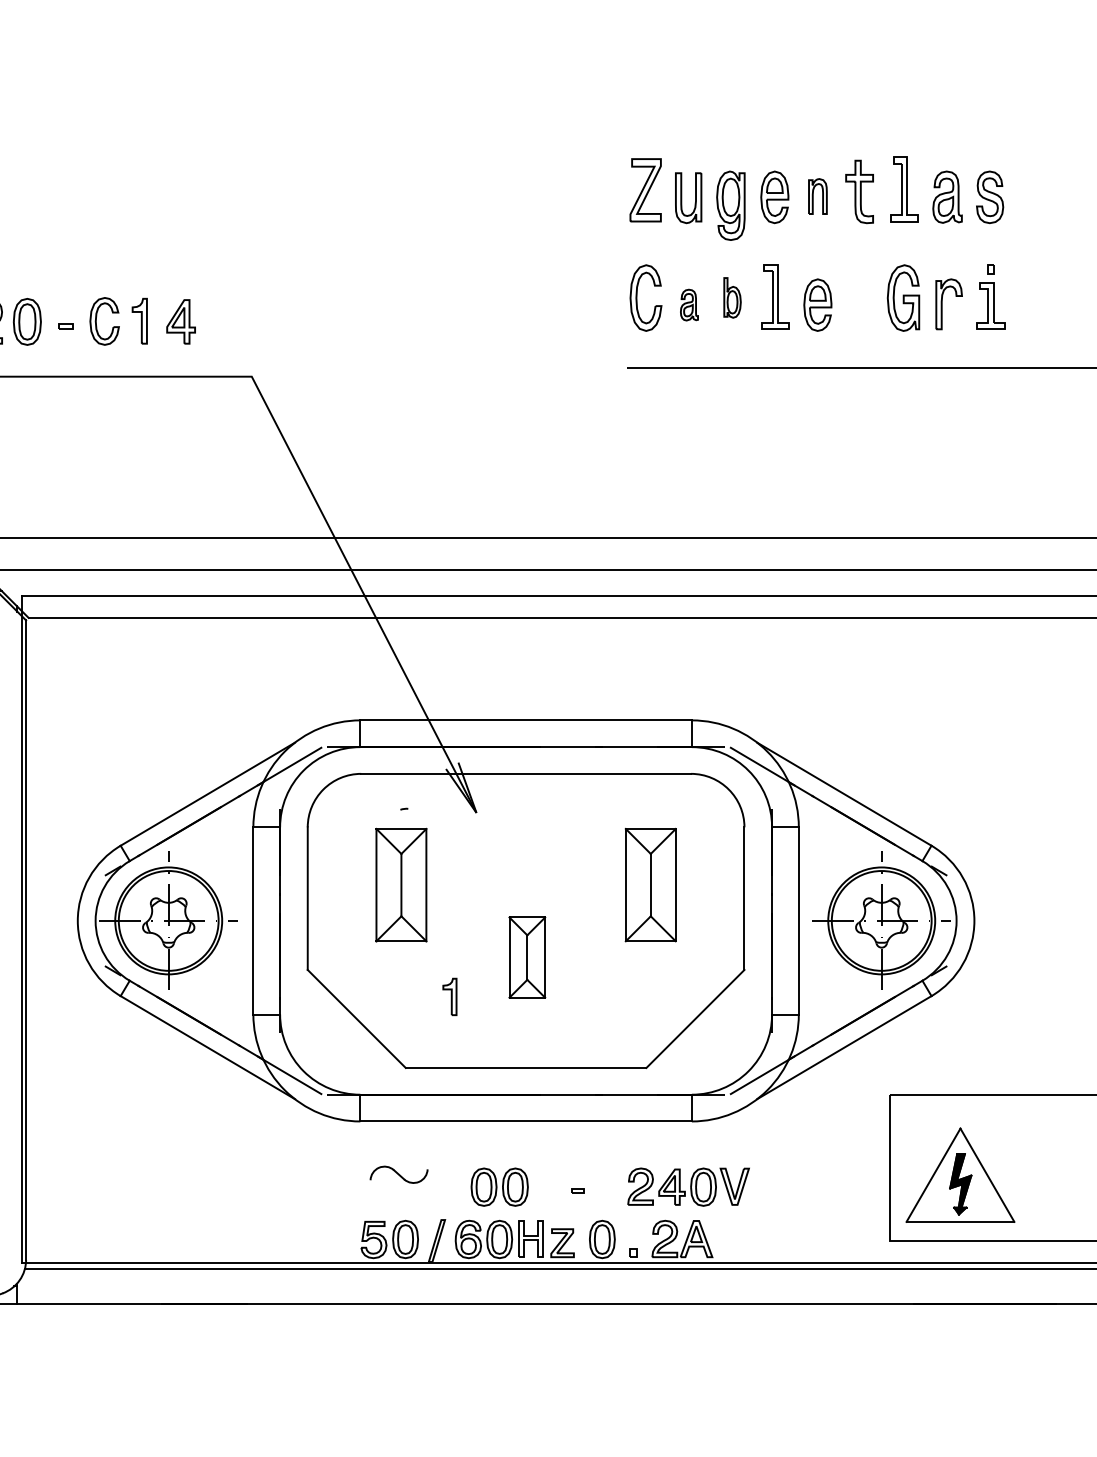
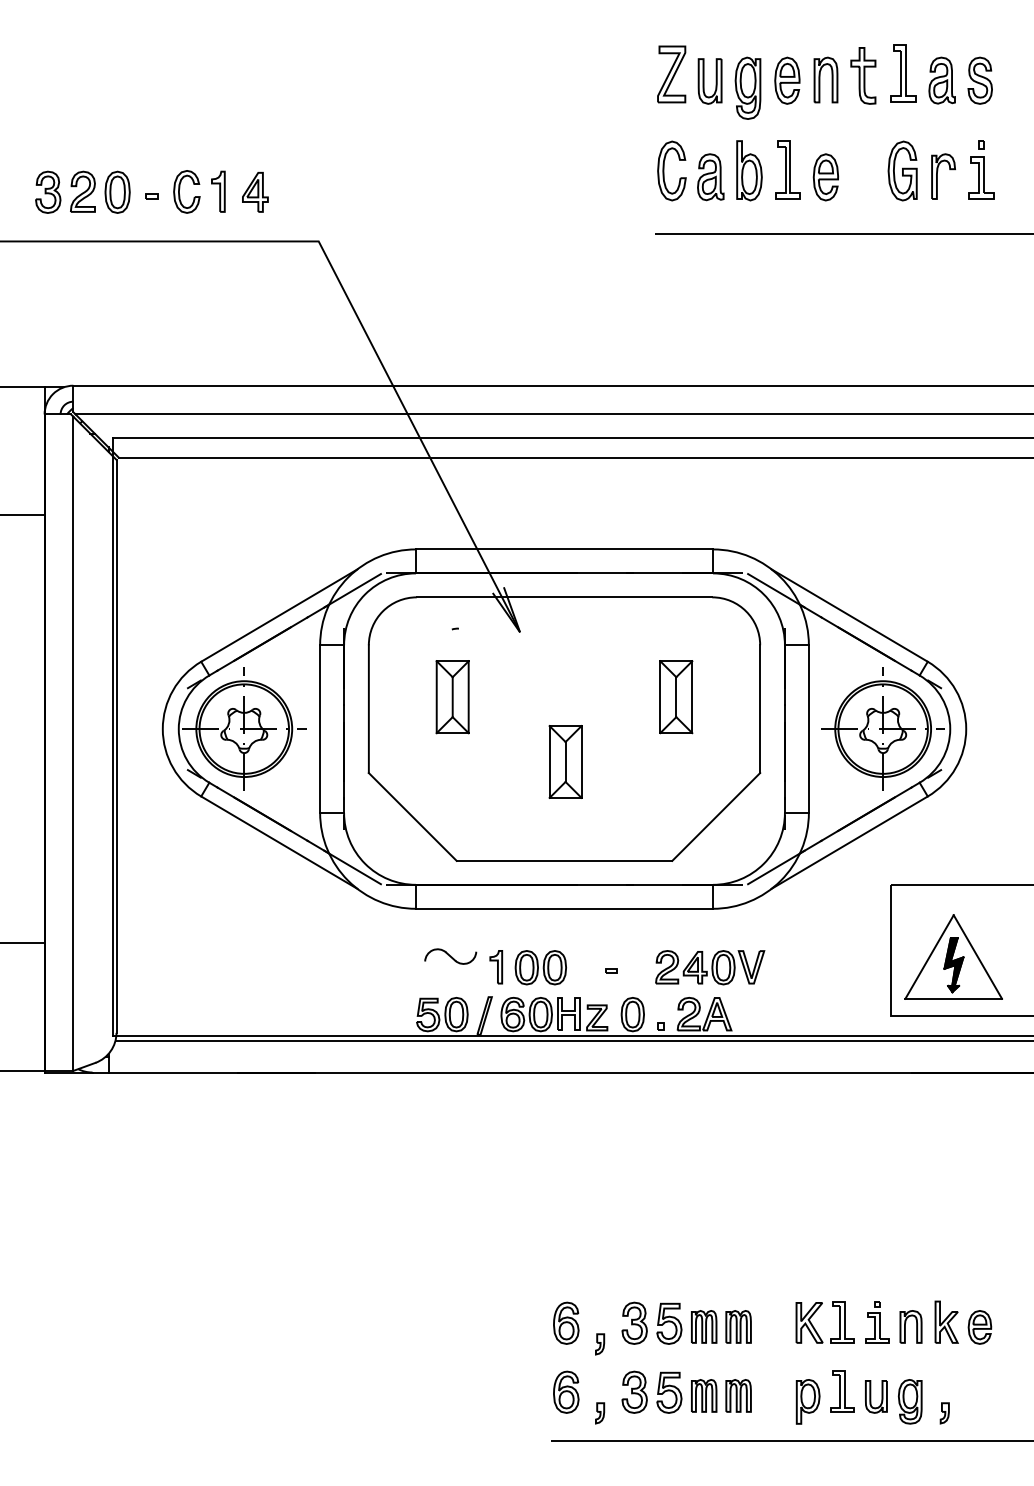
part: (817, 195) -> (825, 79), size x1.43
part: (732, 297) -> (749, 170), size x1.67
part: (689, 305) -> (710, 177), size x1.67
part: (401, 885) -> (452, 697), size x0.71
part: (651, 885) -> (676, 697), size x0.71
part: (450, 997) -> (496, 967), moved

